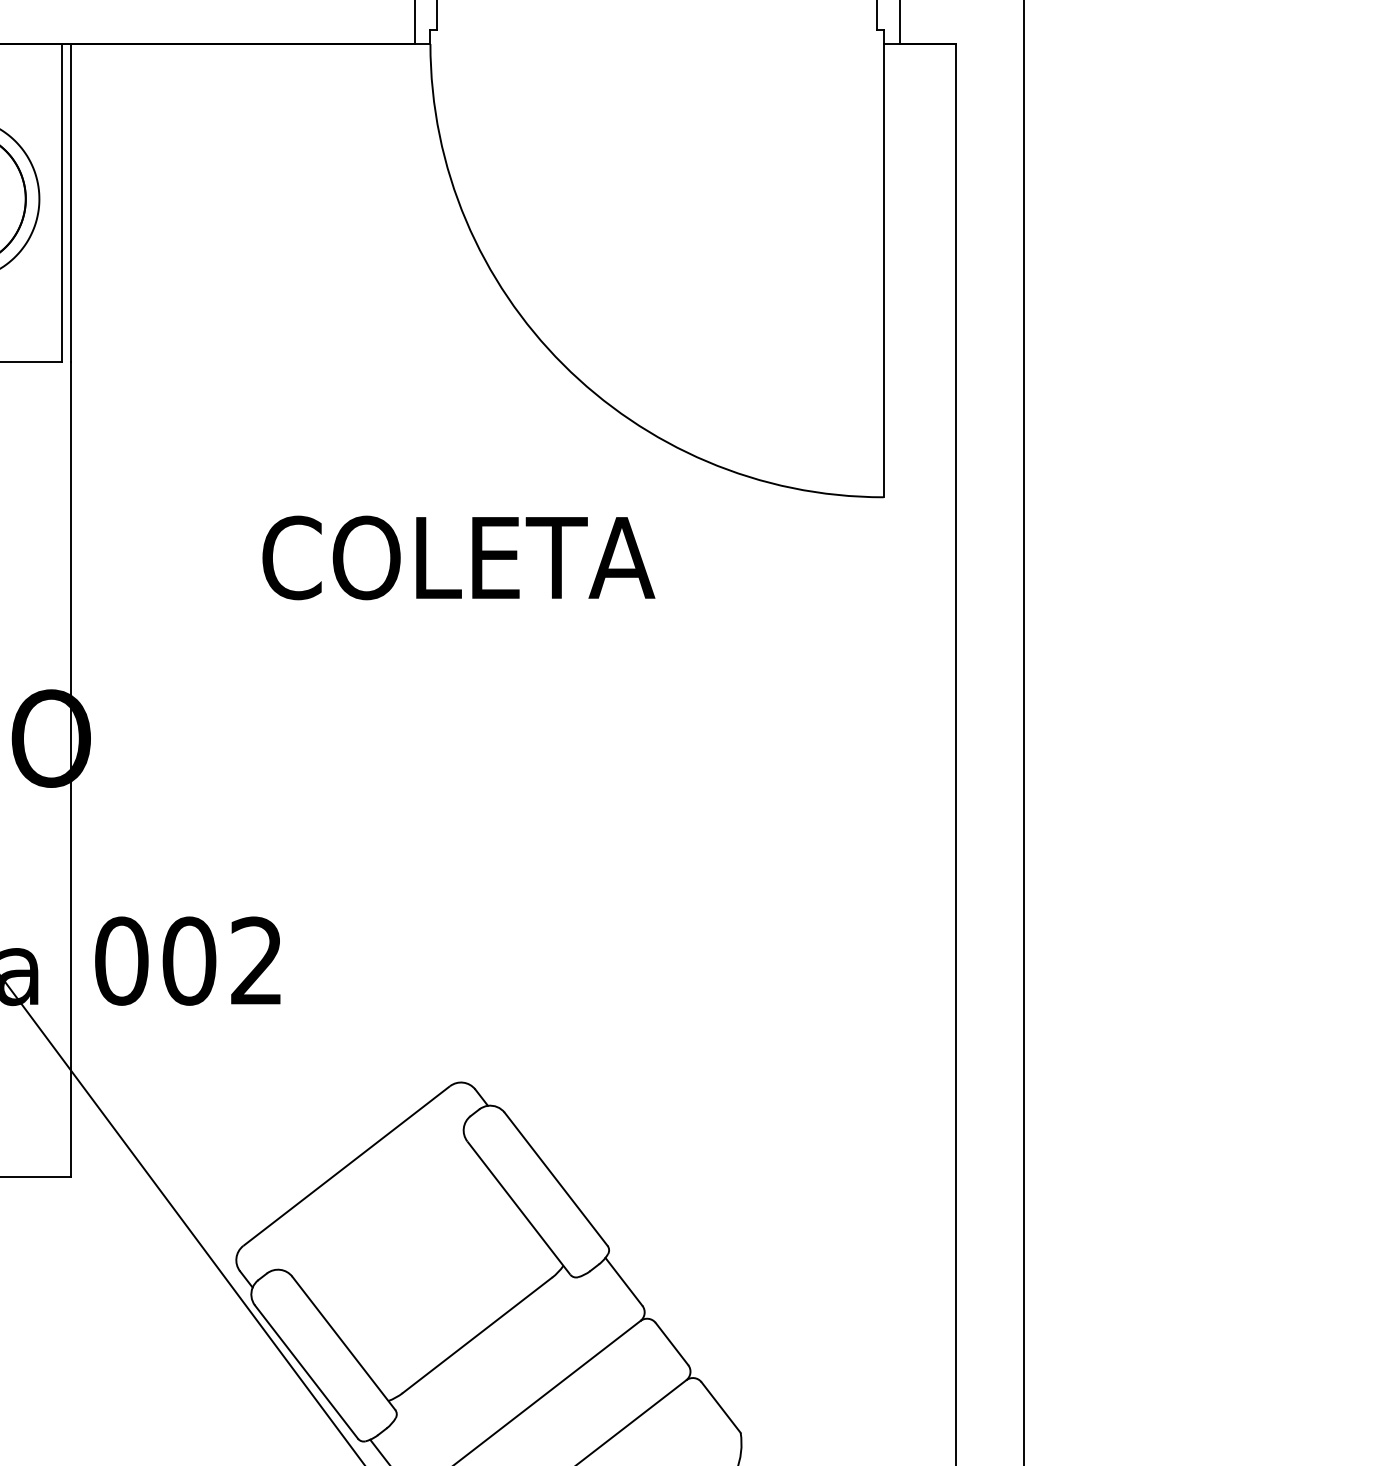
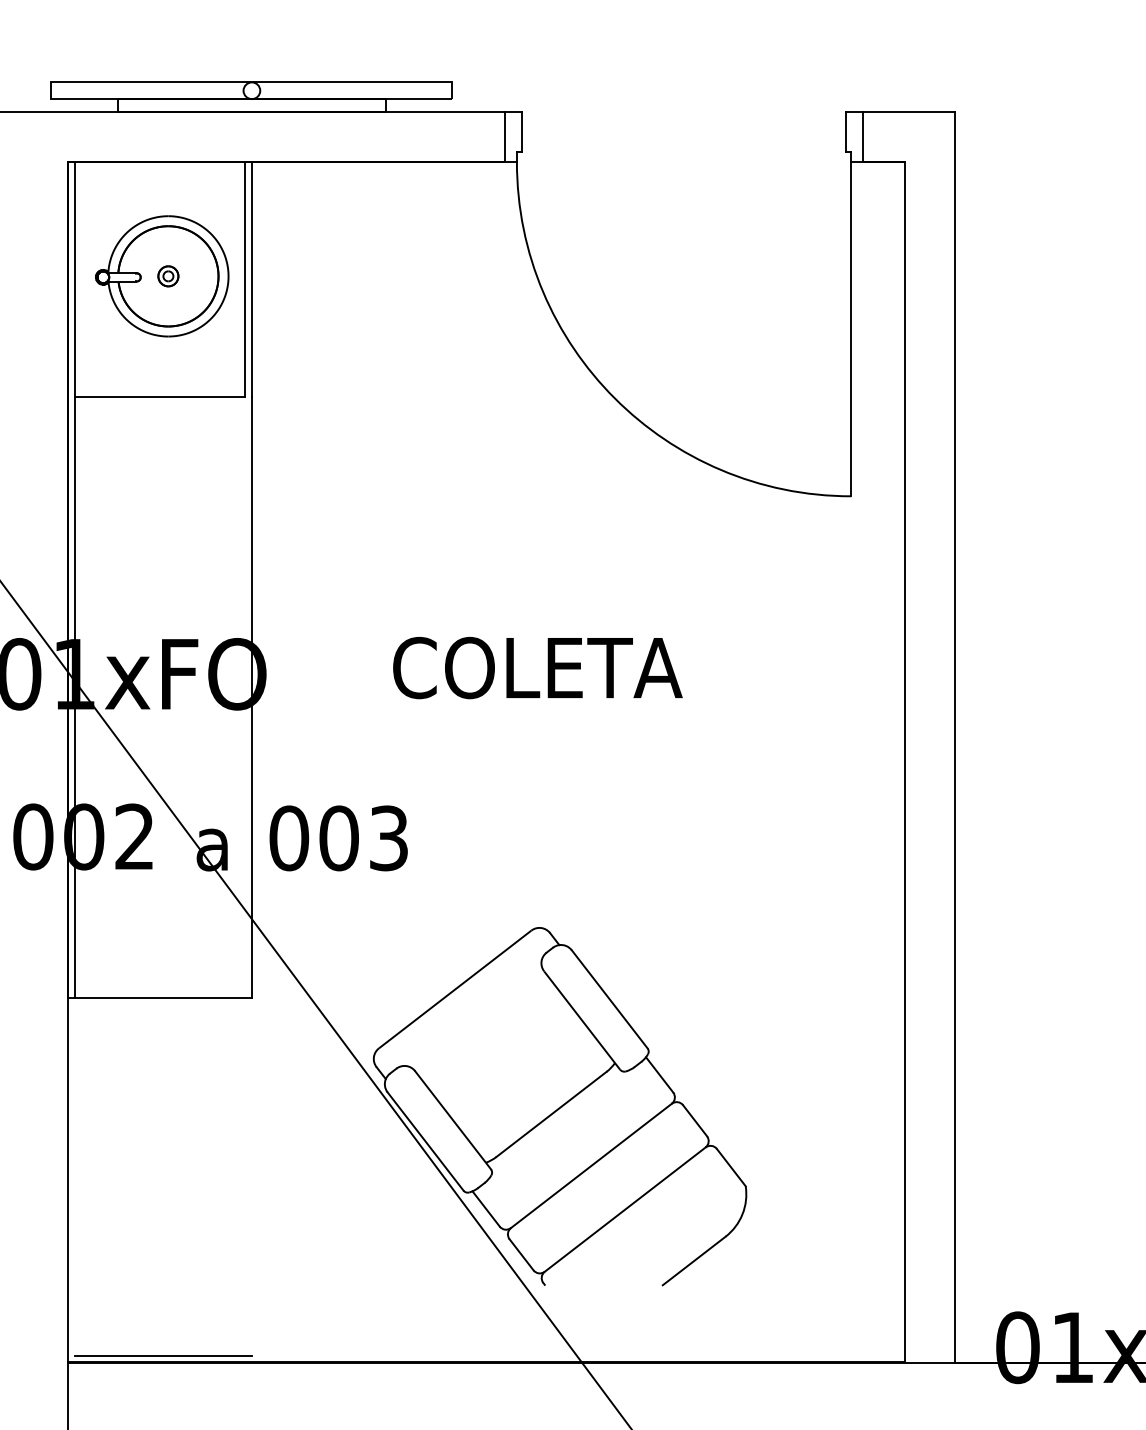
text: (458, 557) -> (537, 667), moved
text: (256, 961) -> (388, 838), 002 -> 003

